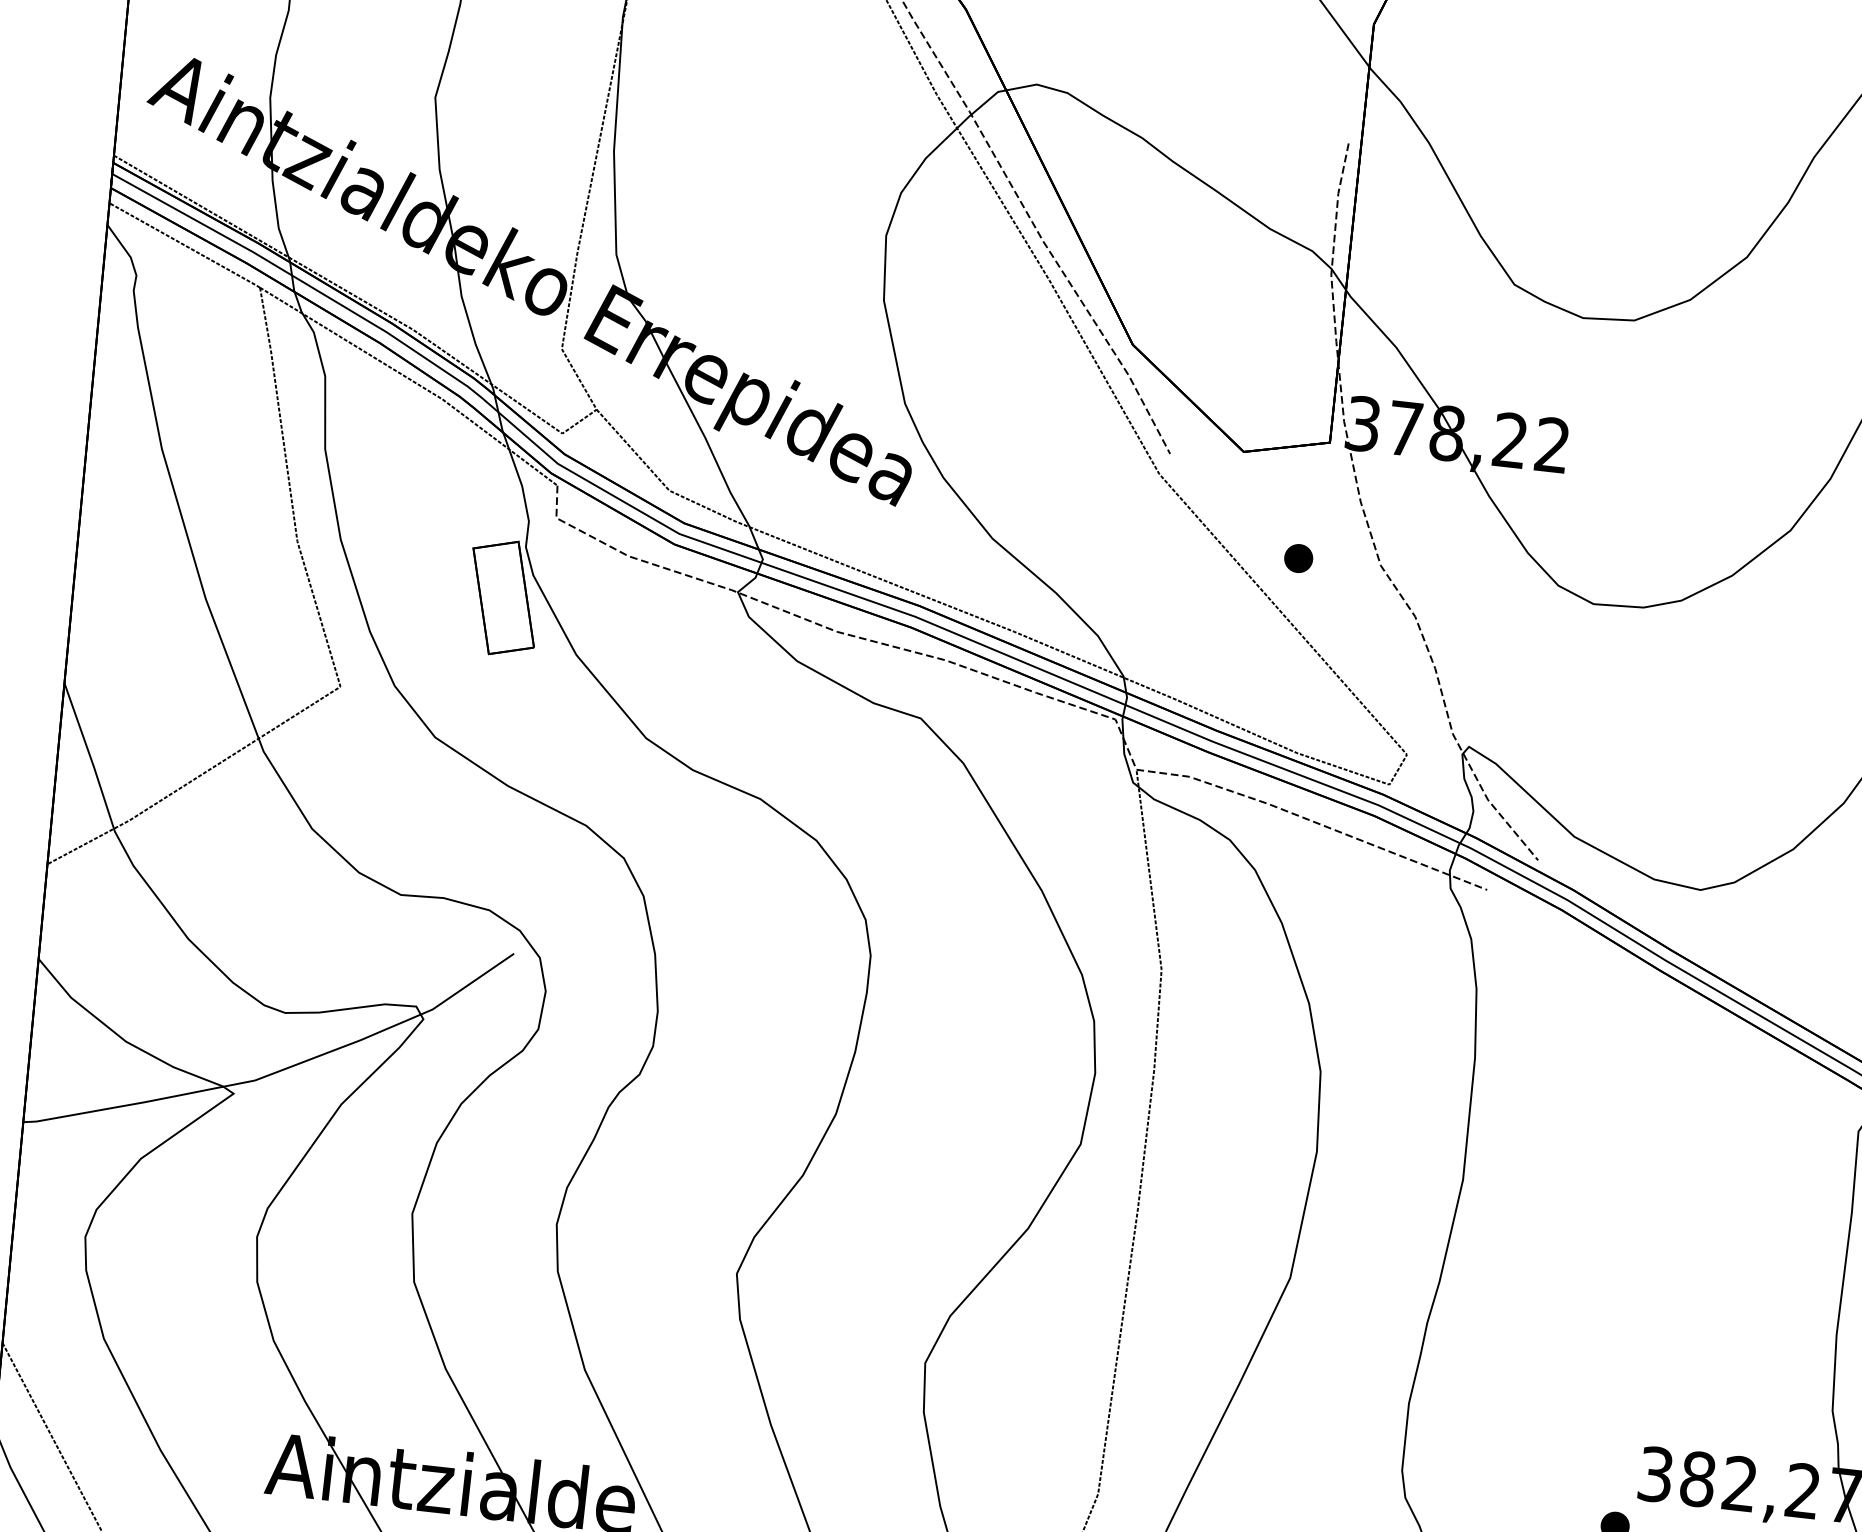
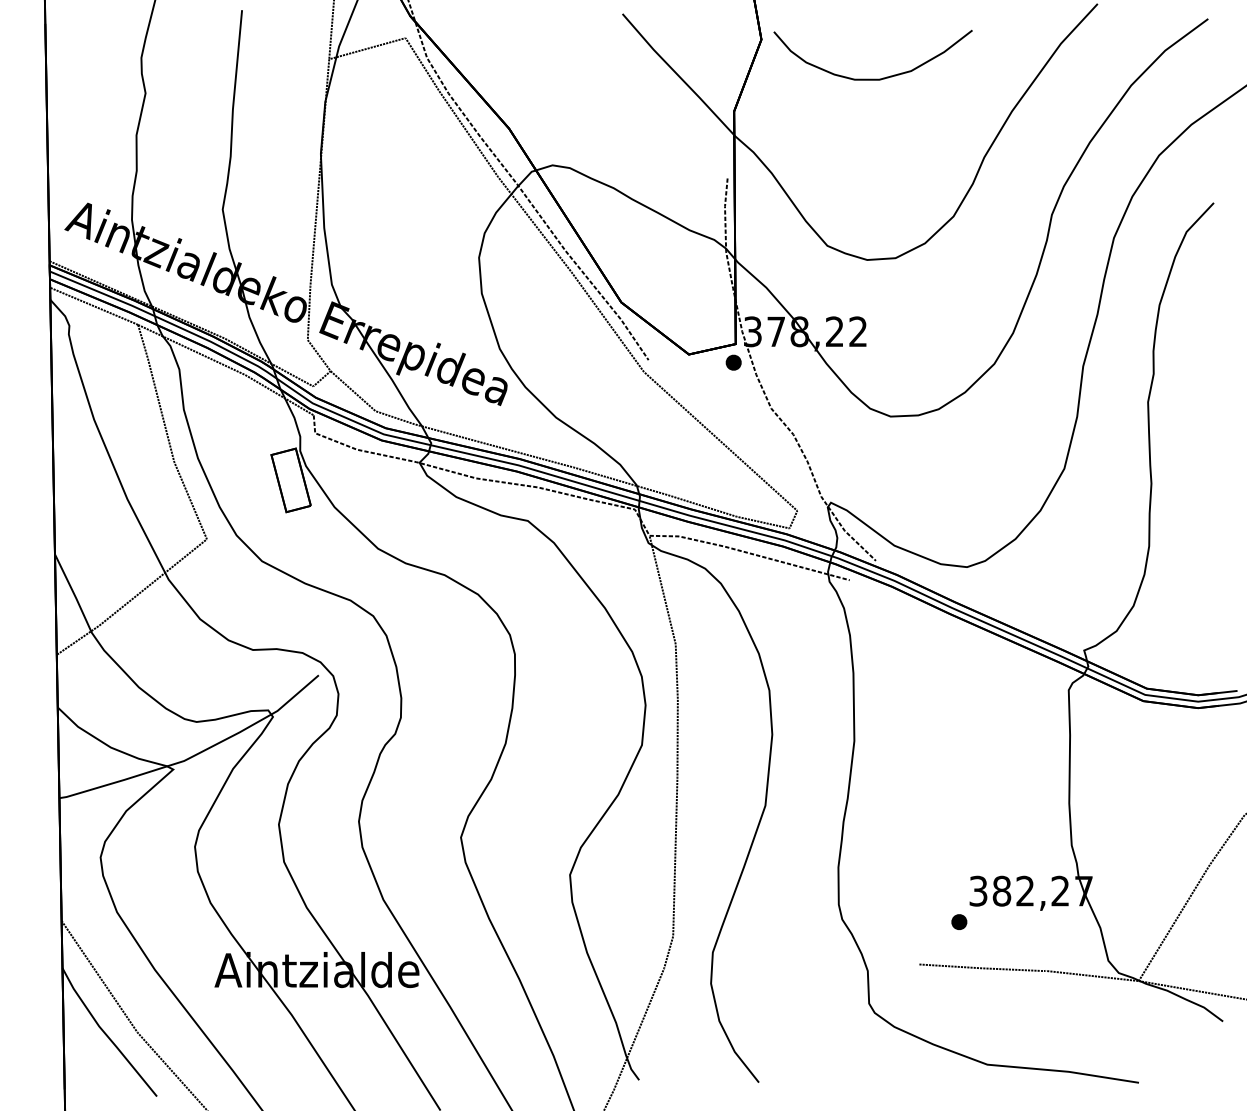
part: (1298, 558) -> (733, 362), moved

